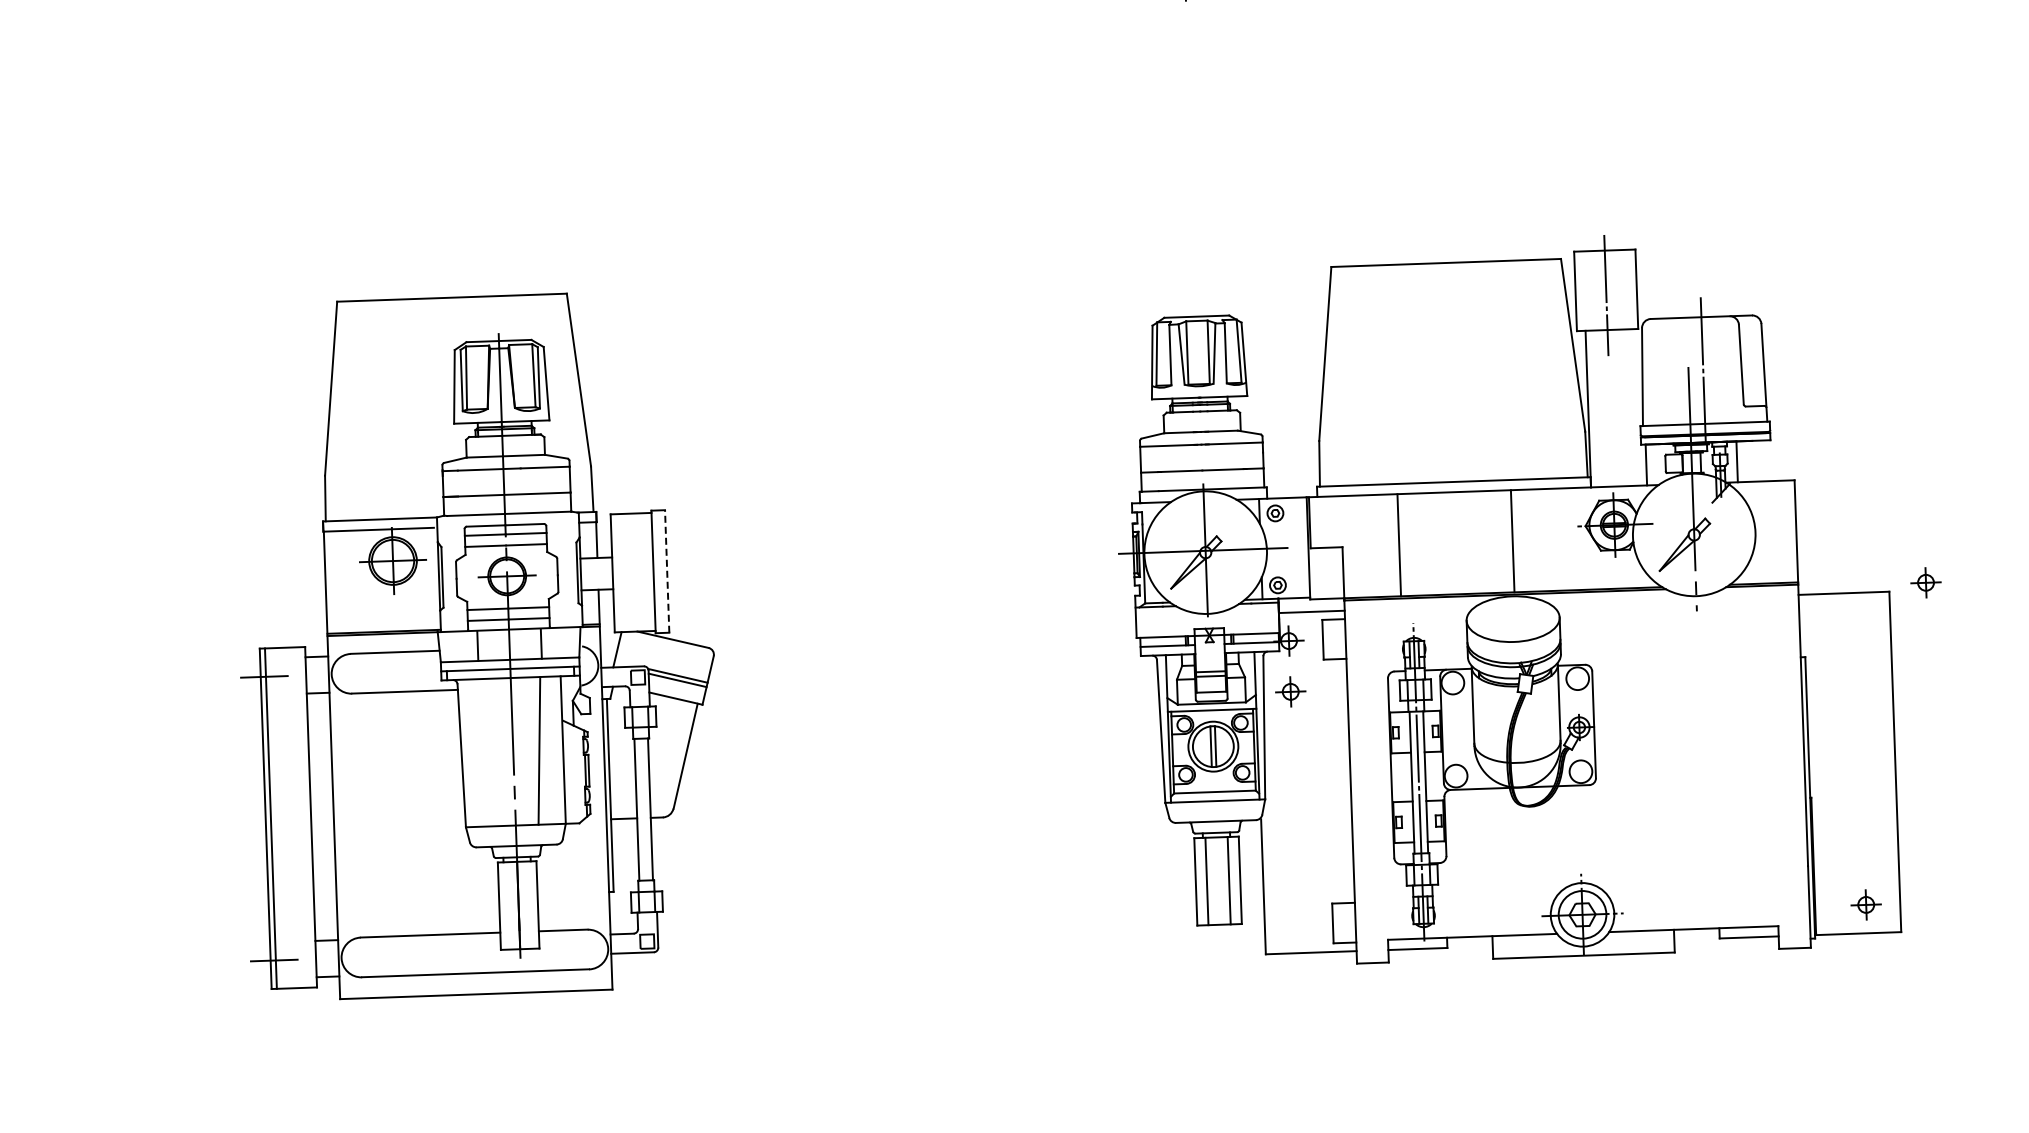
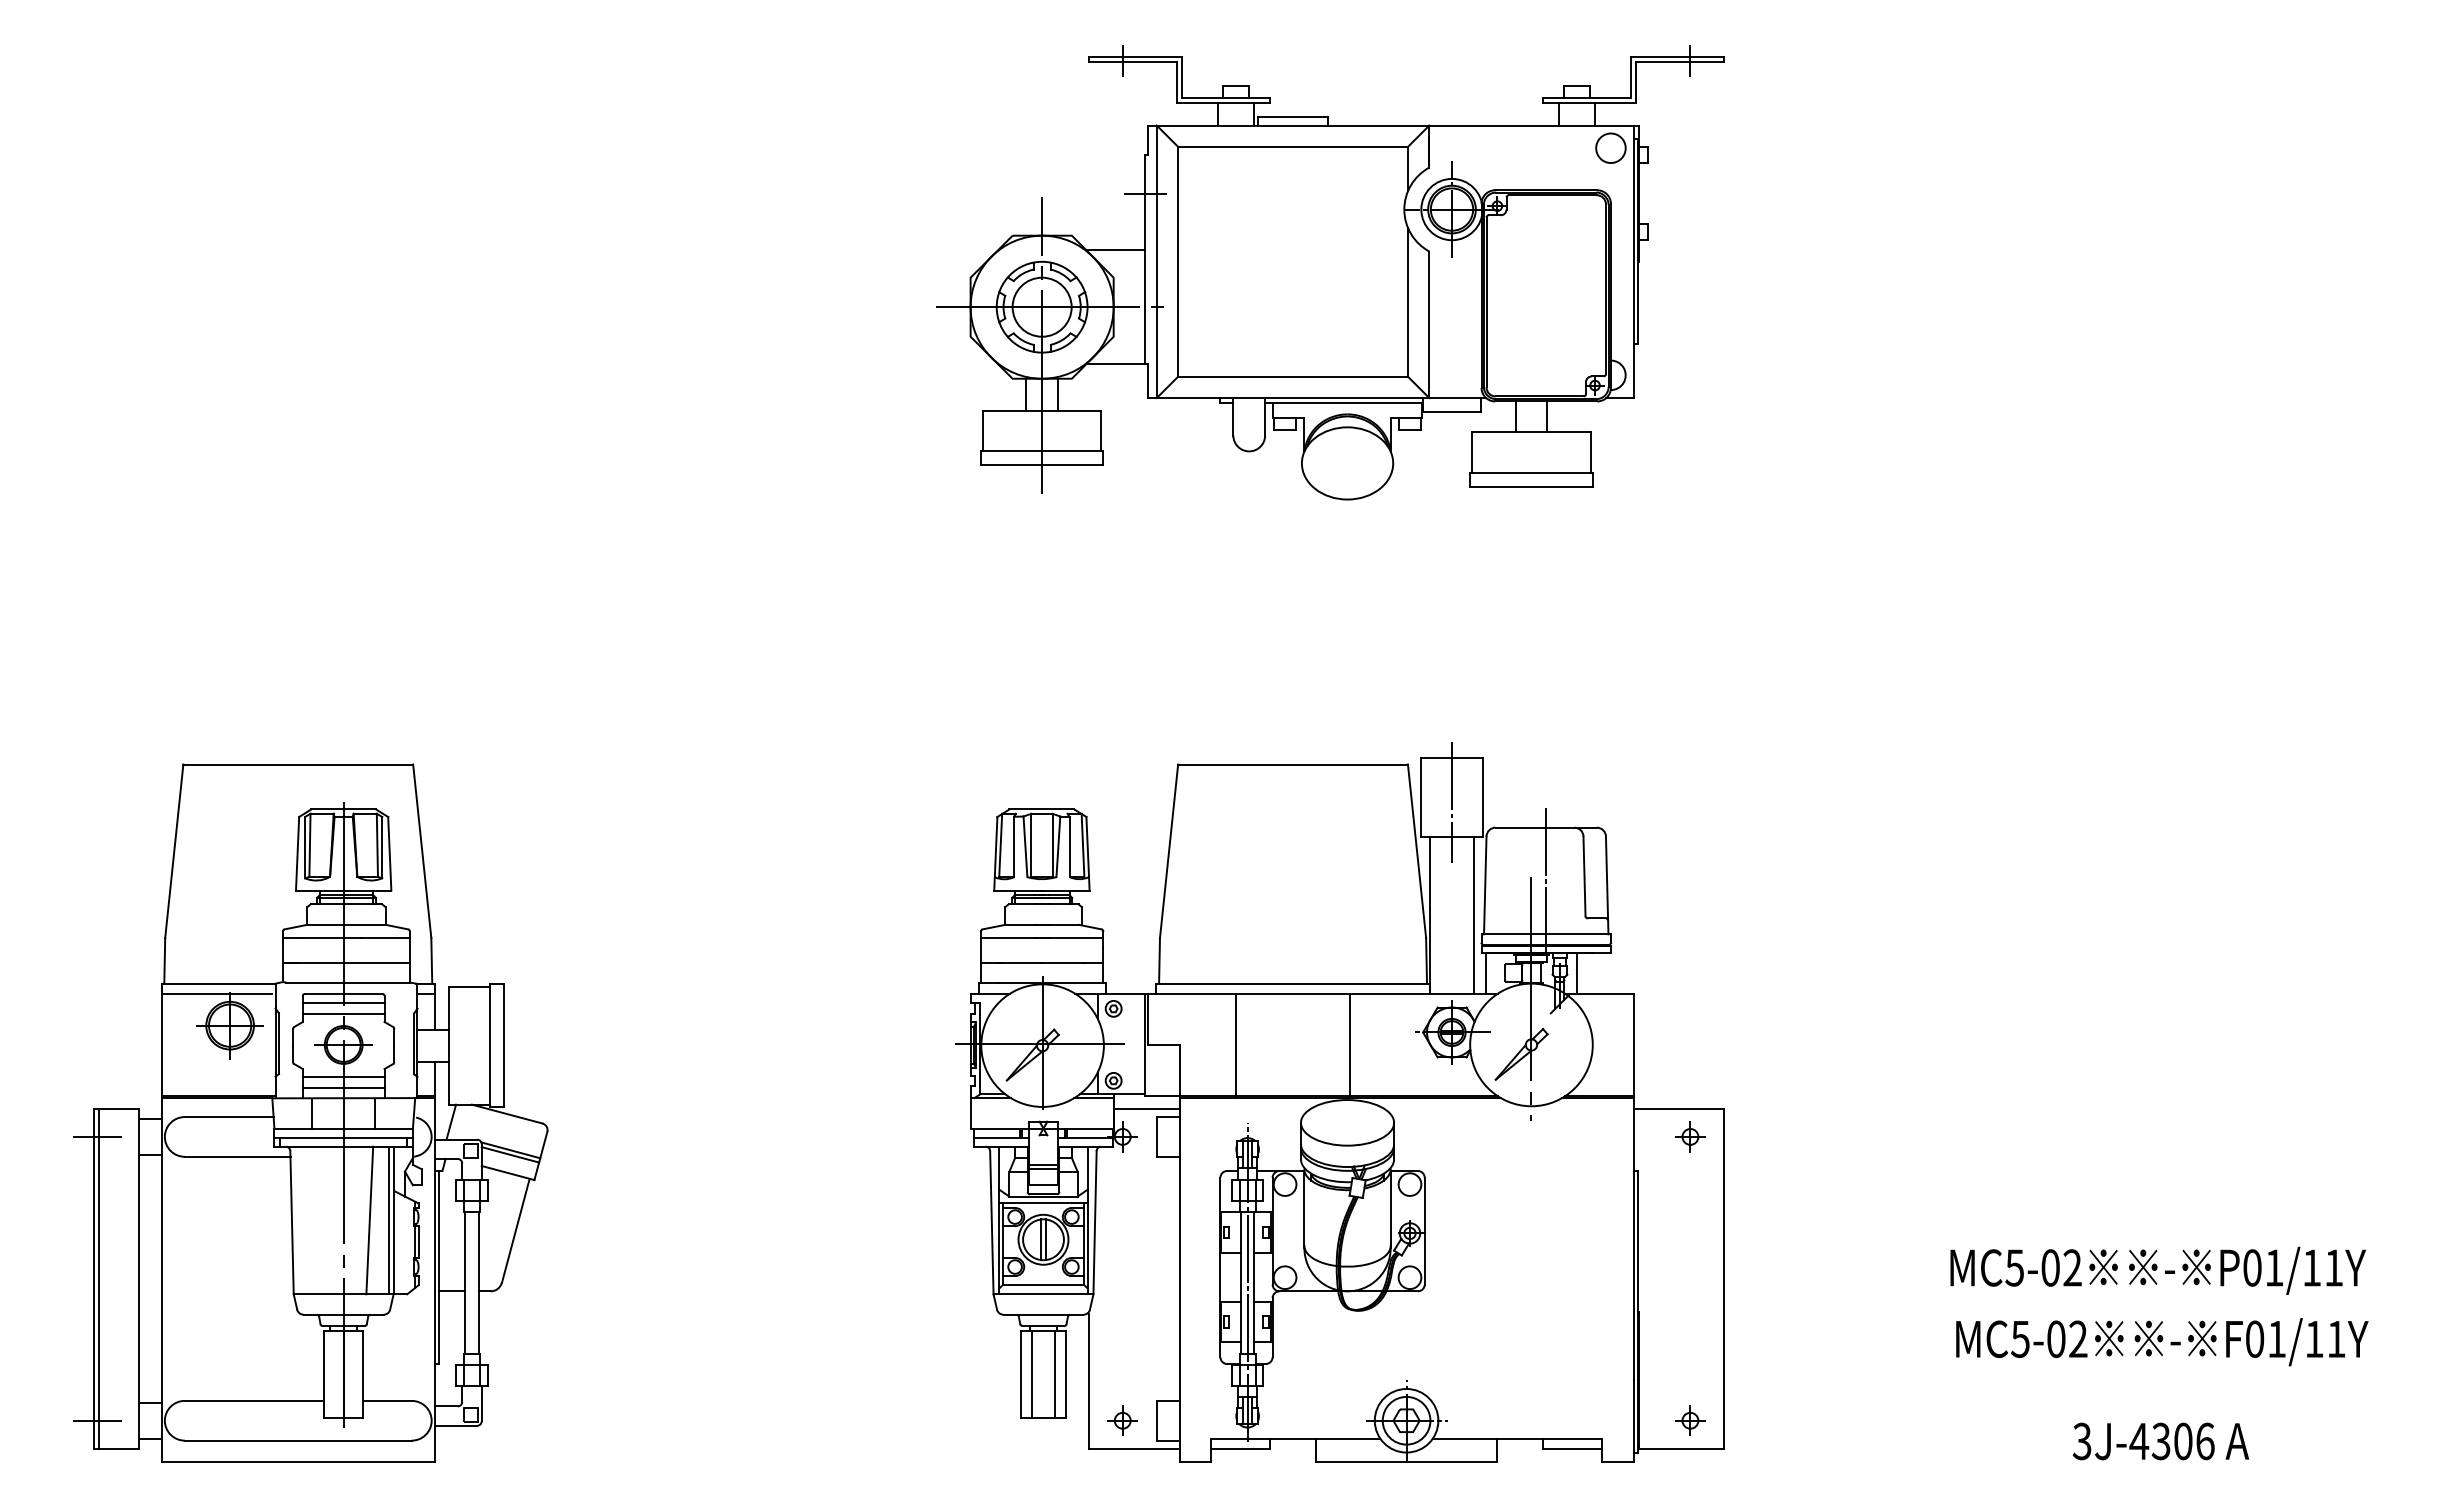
line: (1632, 407) -> (1474, 915), added
line: (666, 571) -> (503, 1045), dashed -> solid
part: (1926, 582) -> (1690, 1136), moved
part: (1290, 691) -> (1122, 1420), moved
line: (559, 750) -> (389, 1220), added

